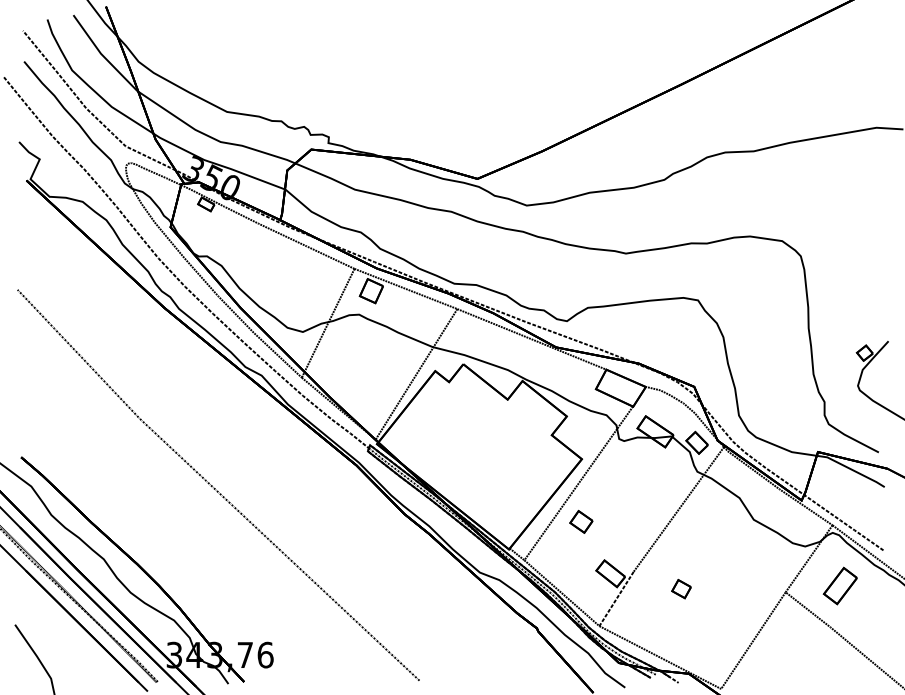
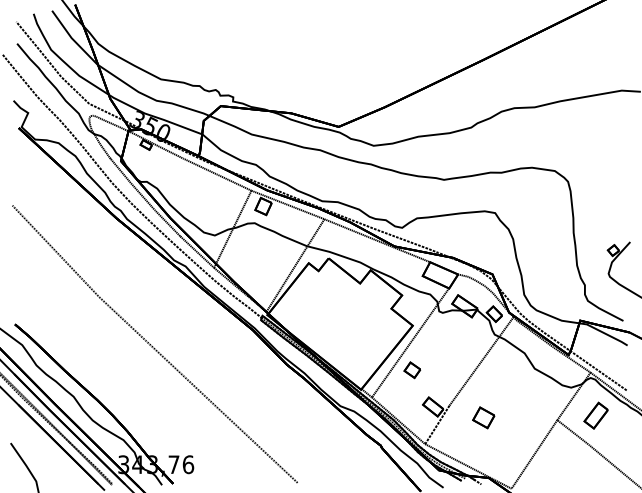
part: (680, 588) -> (482, 417), size x1.6

